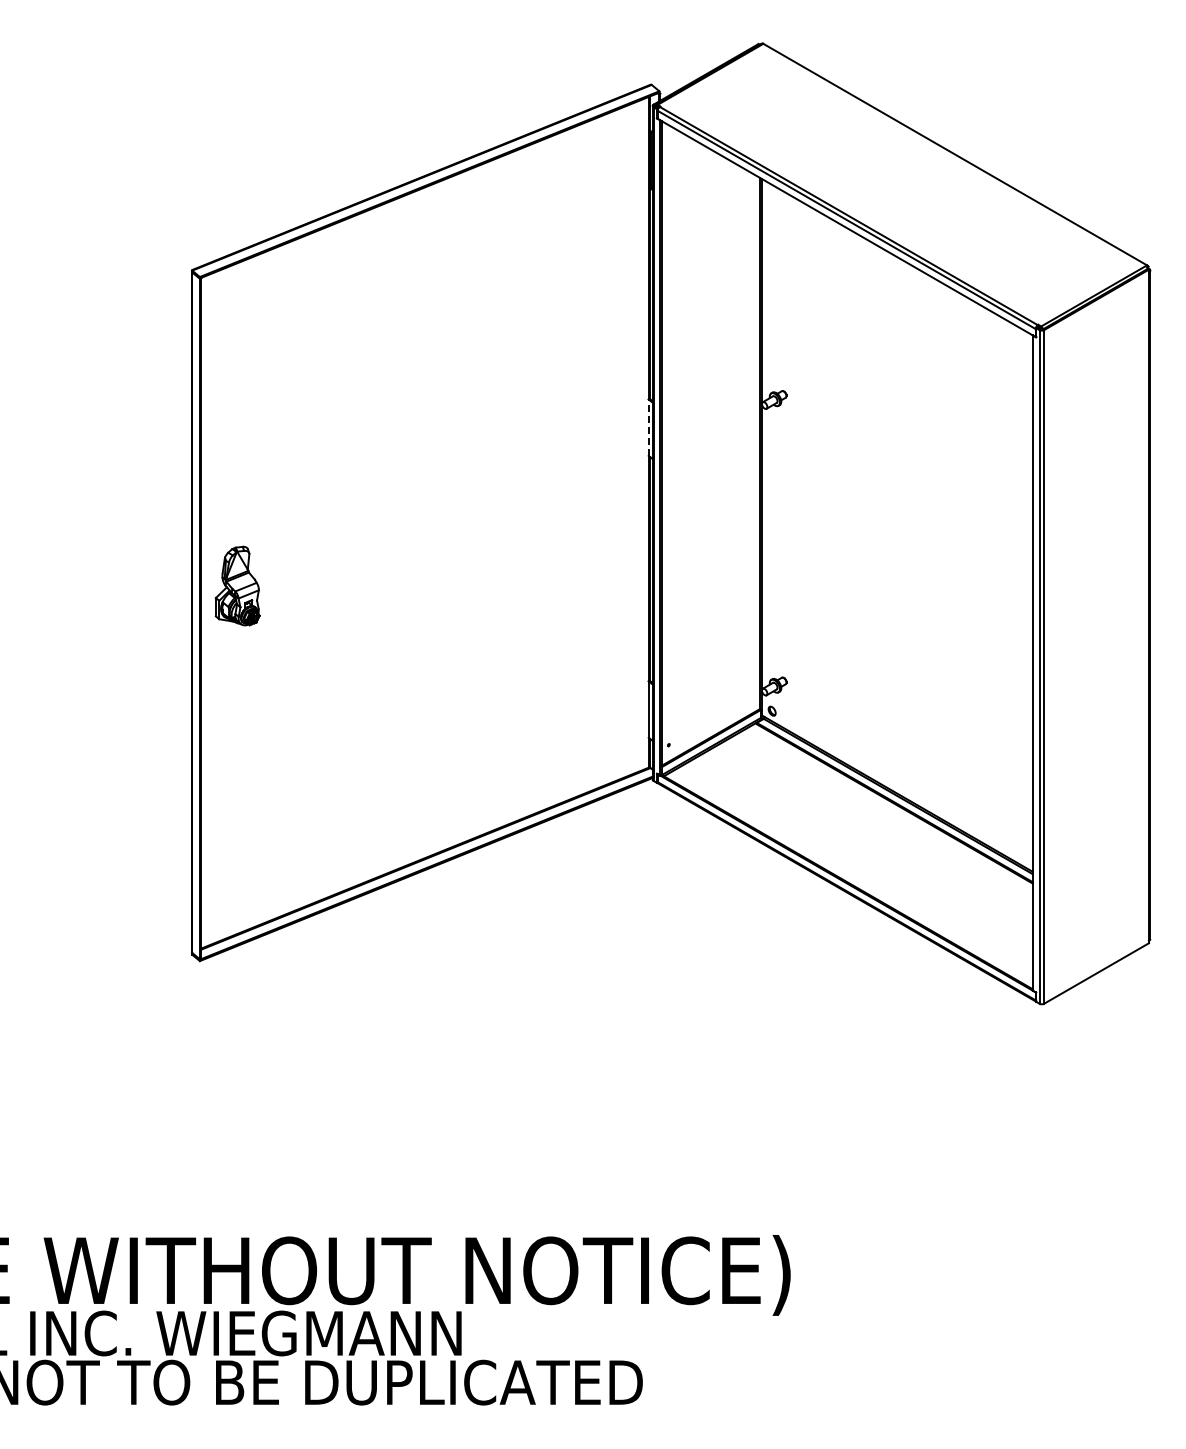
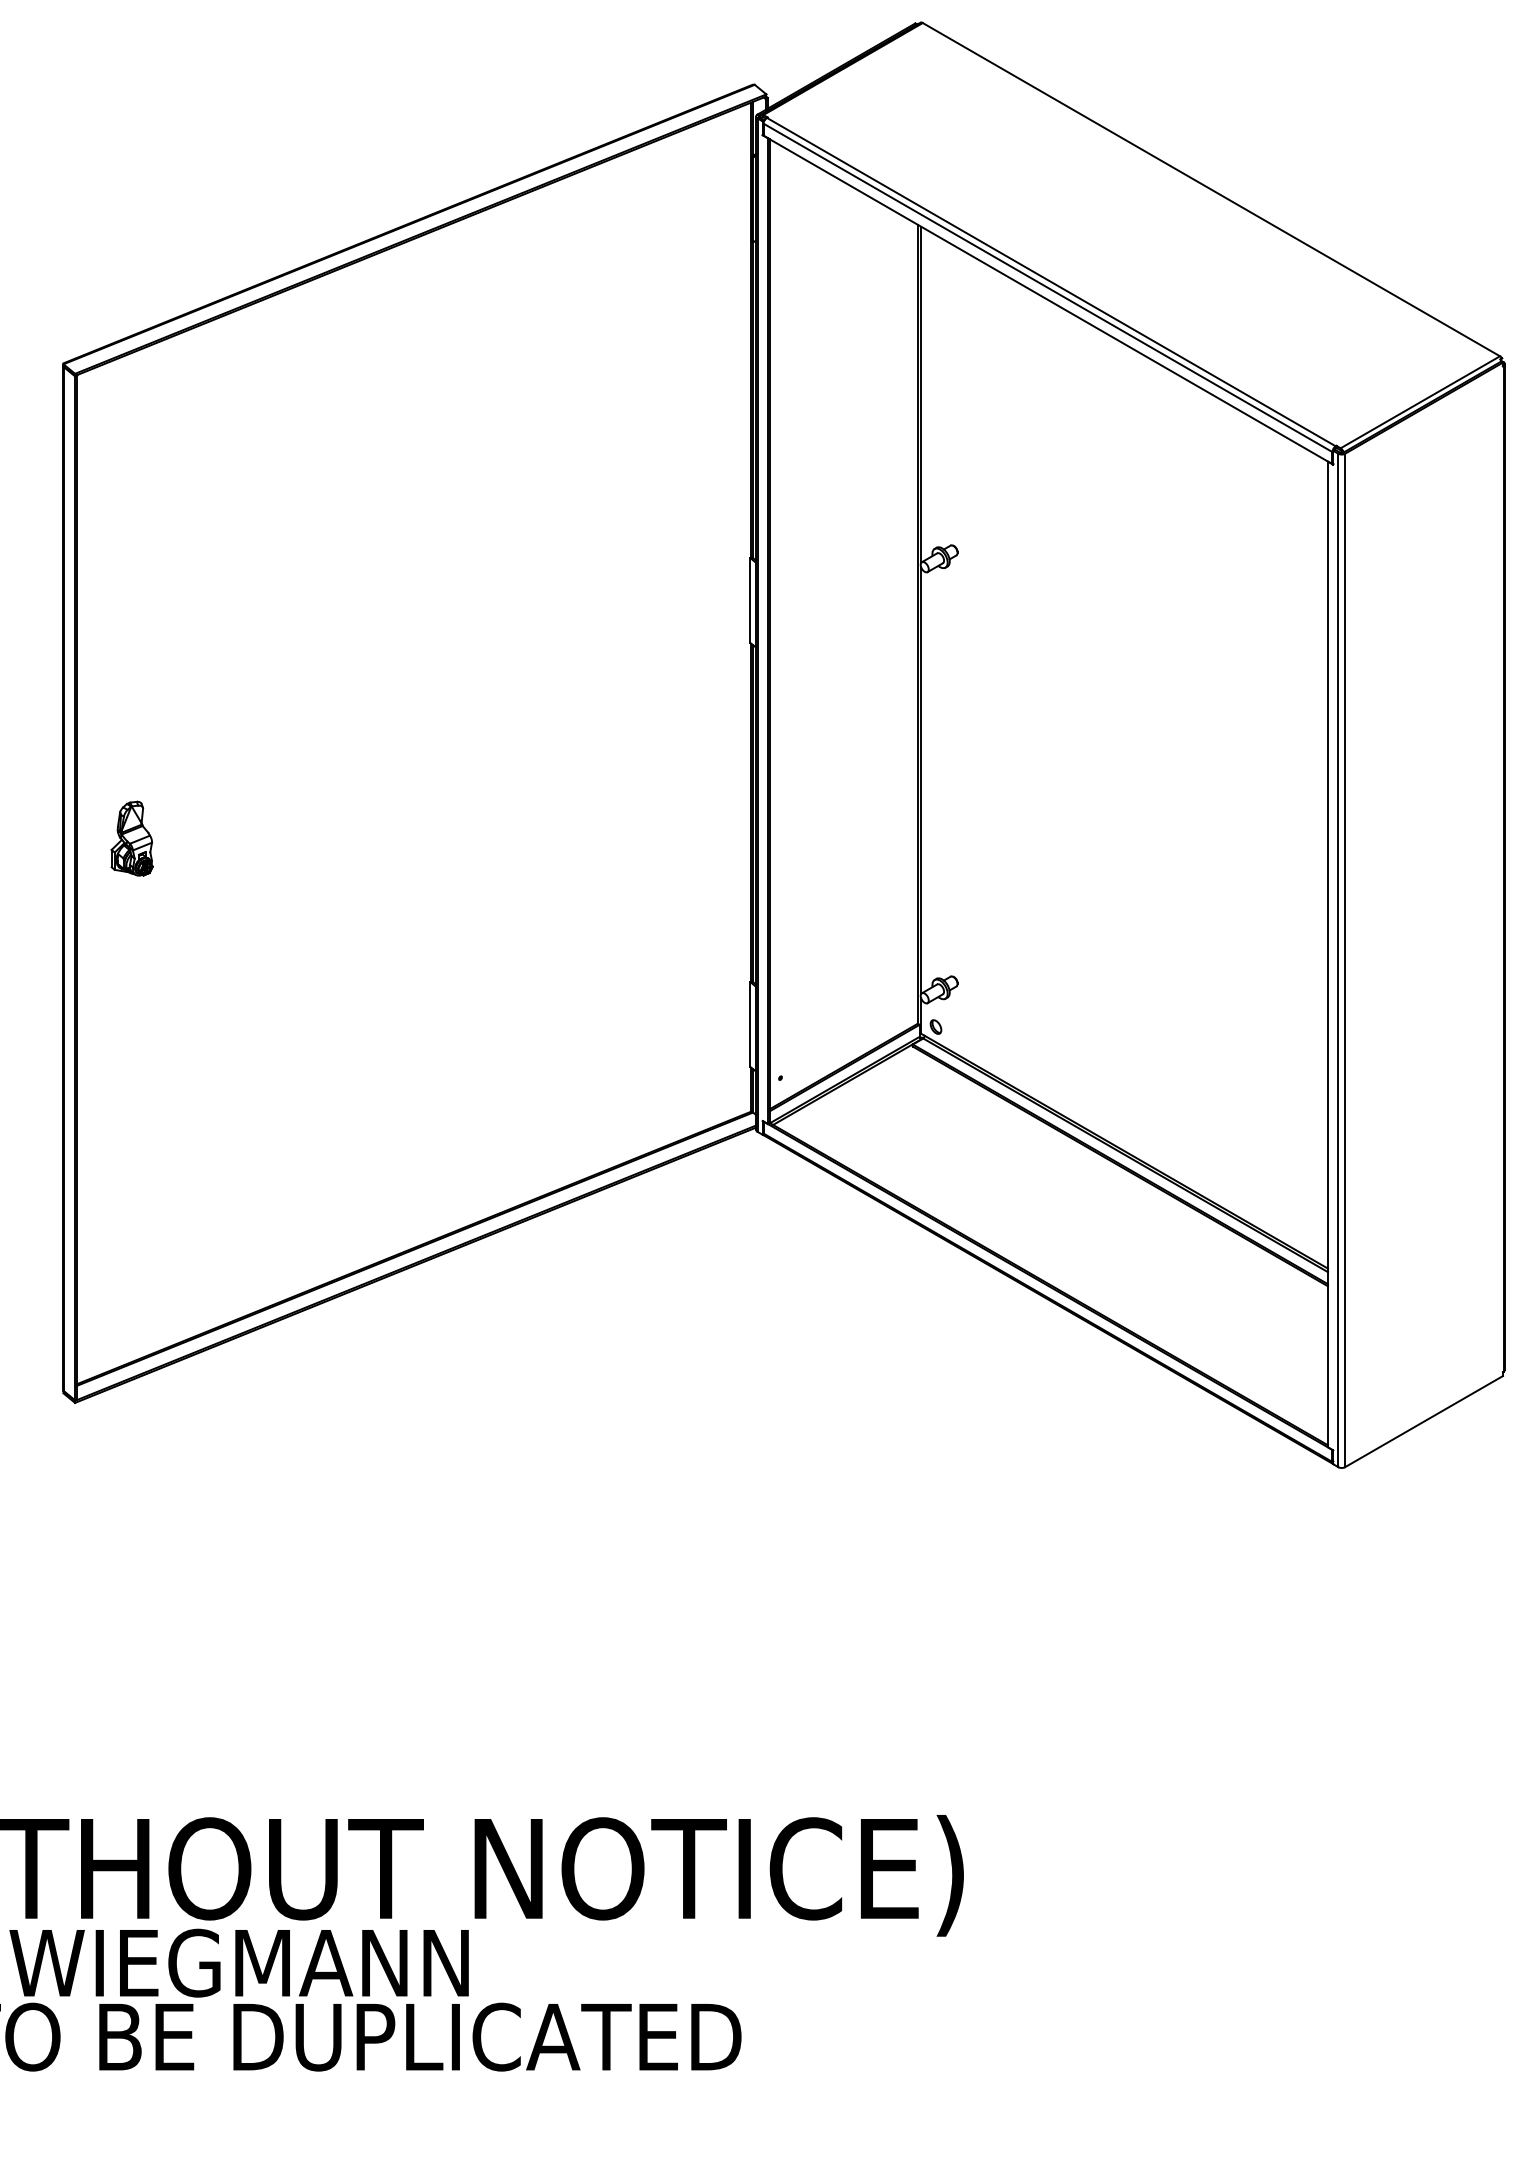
line: (648, 427) -> (749, 600), dashed -> solid
part: (237, 585) -> (131, 837), size x0.62

